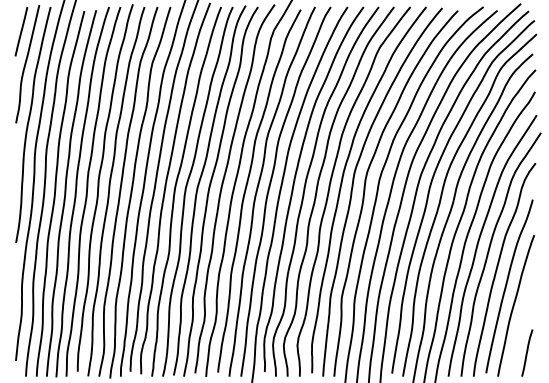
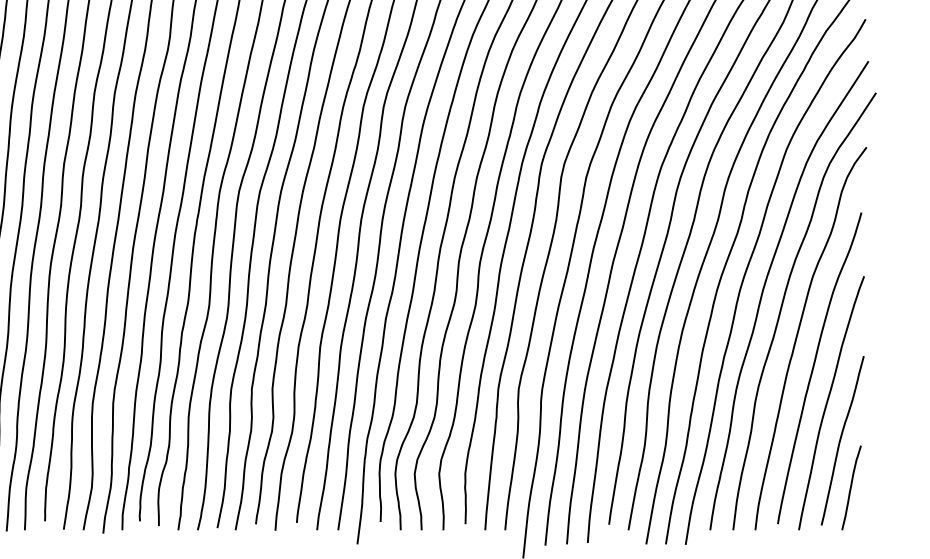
curve: (521, 326) -> (841, 440), added

